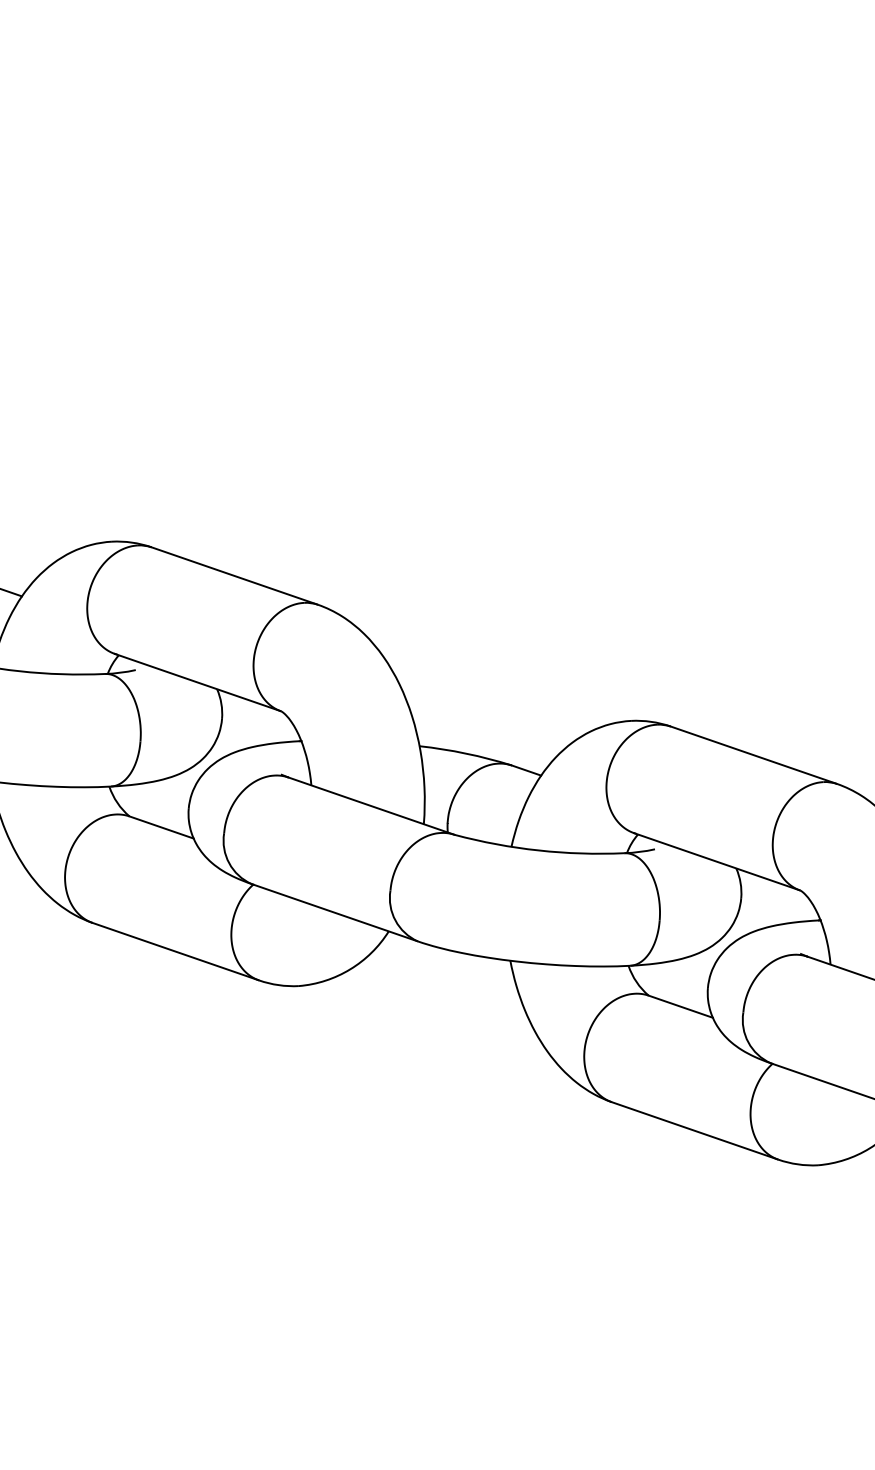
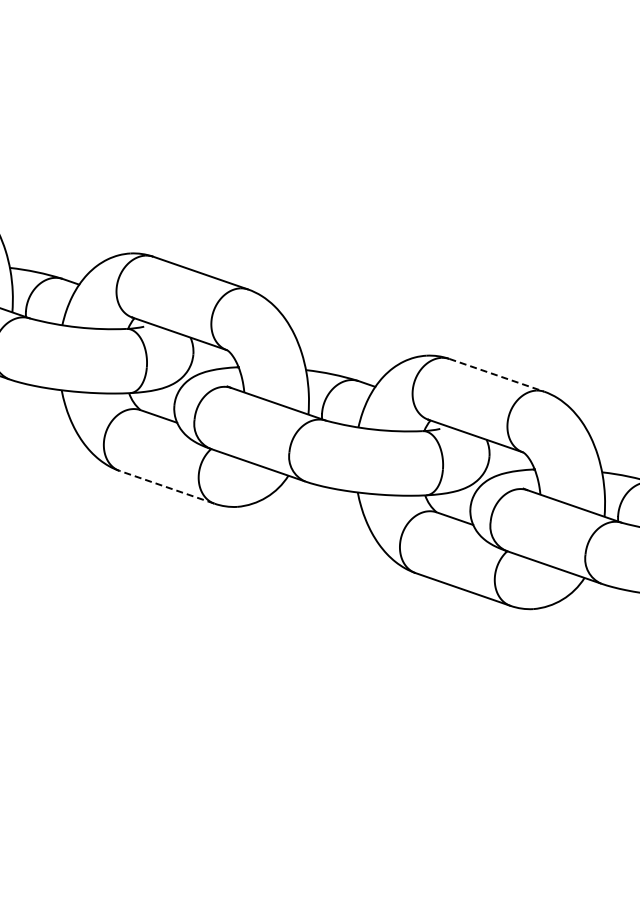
line: (755, 755) -> (497, 375), solid -> dashed
line: (174, 952) -> (166, 487), solid -> dashed

